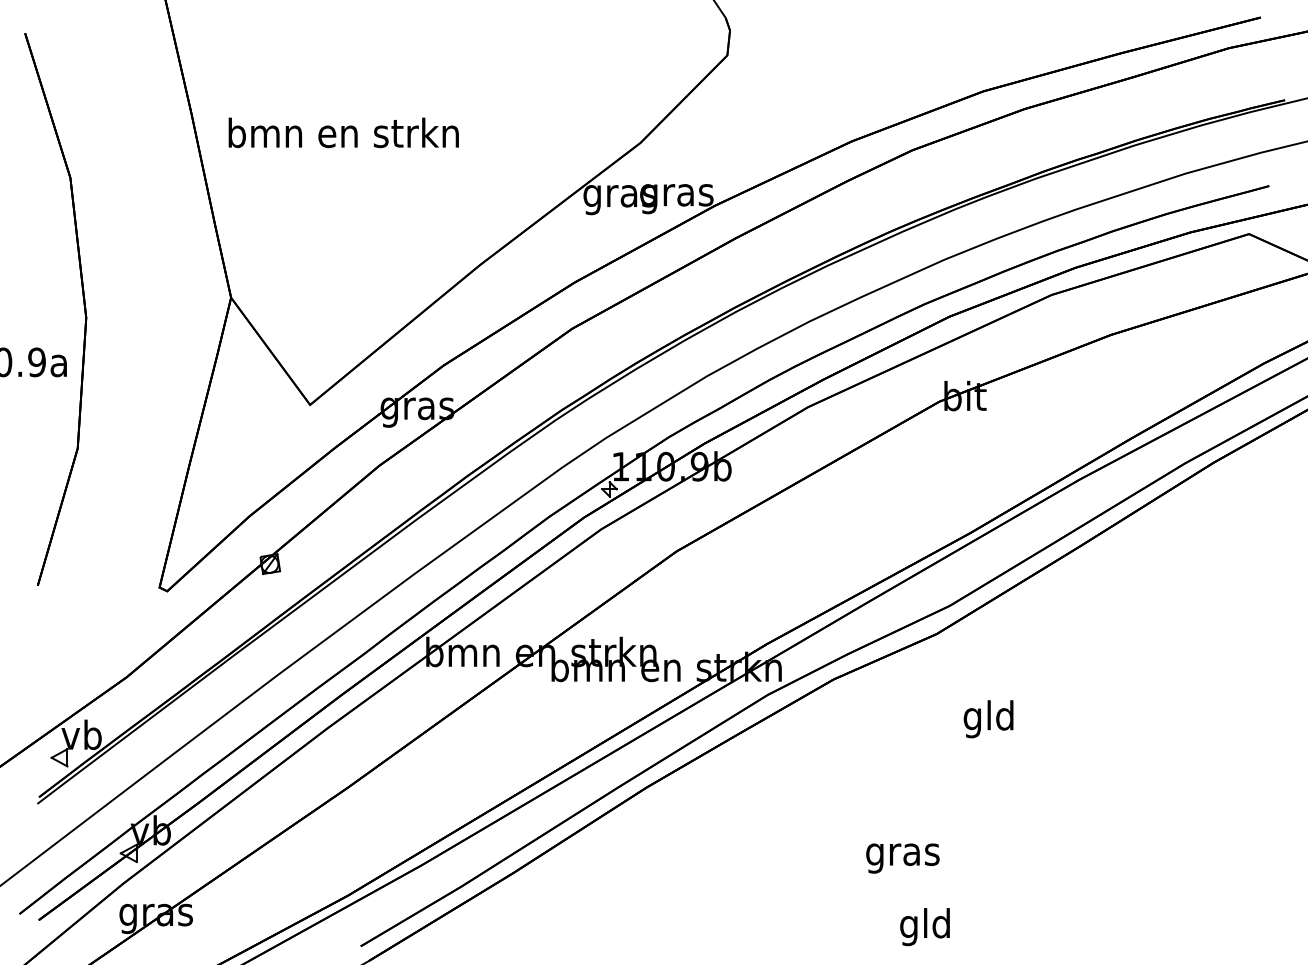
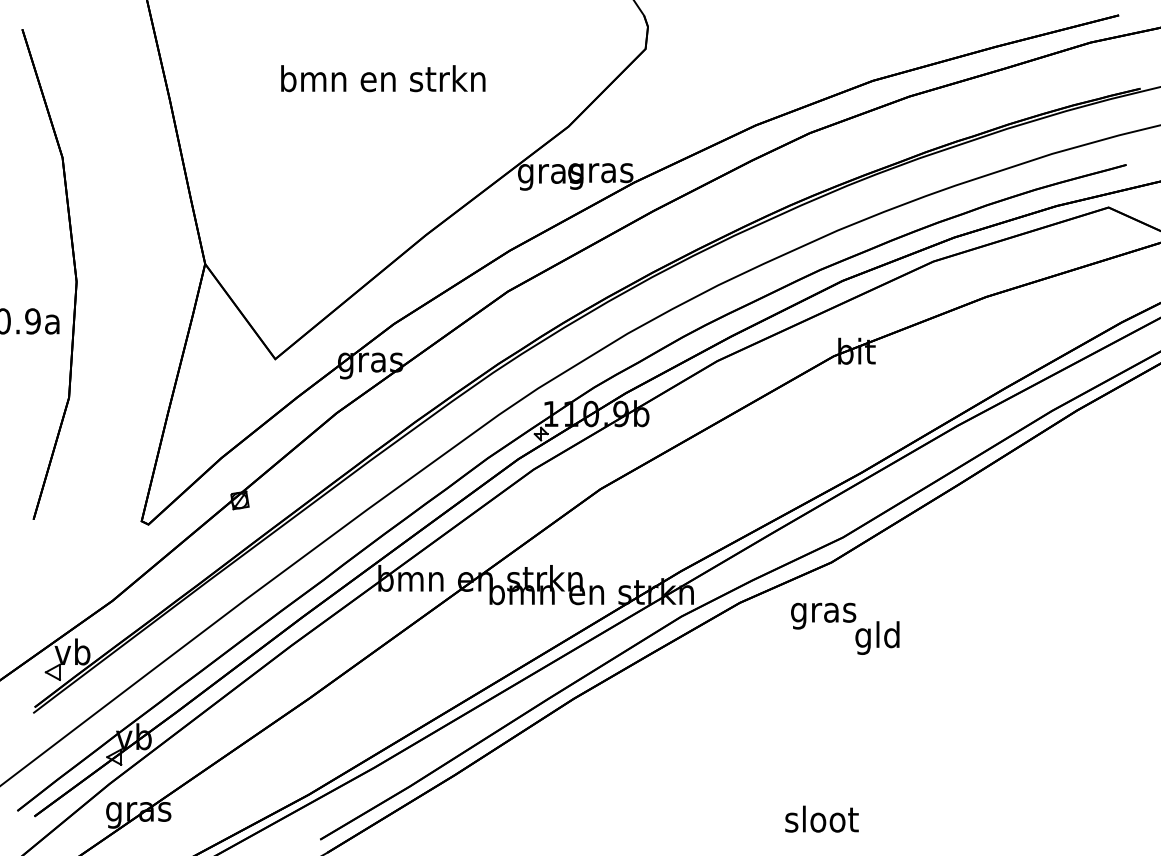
text: (343, 132) -> (383, 78), moved
text: (902, 858) -> (823, 616), moved
text: (925, 927) -> (821, 822), gld -> sloot

